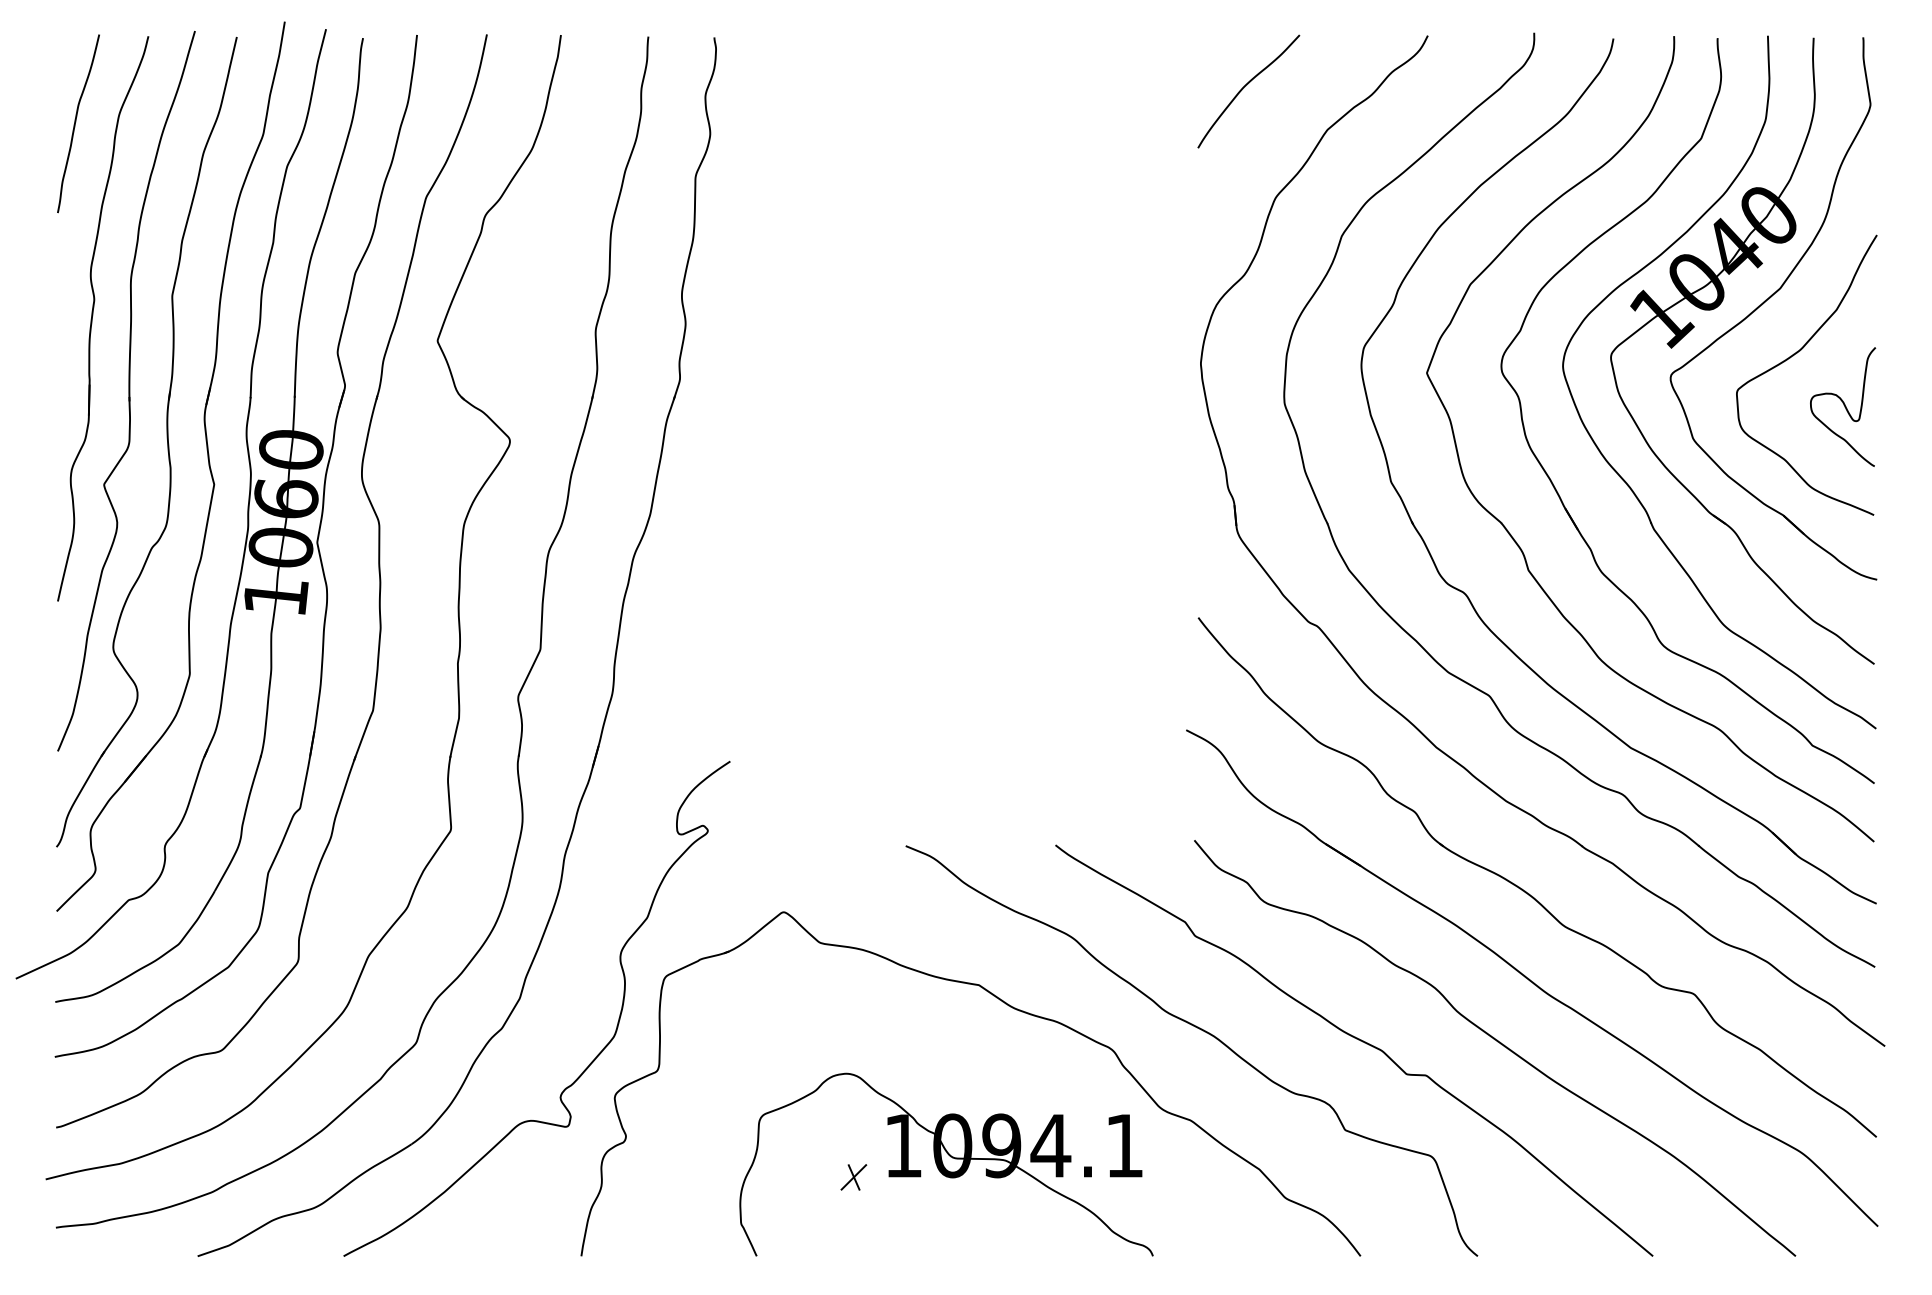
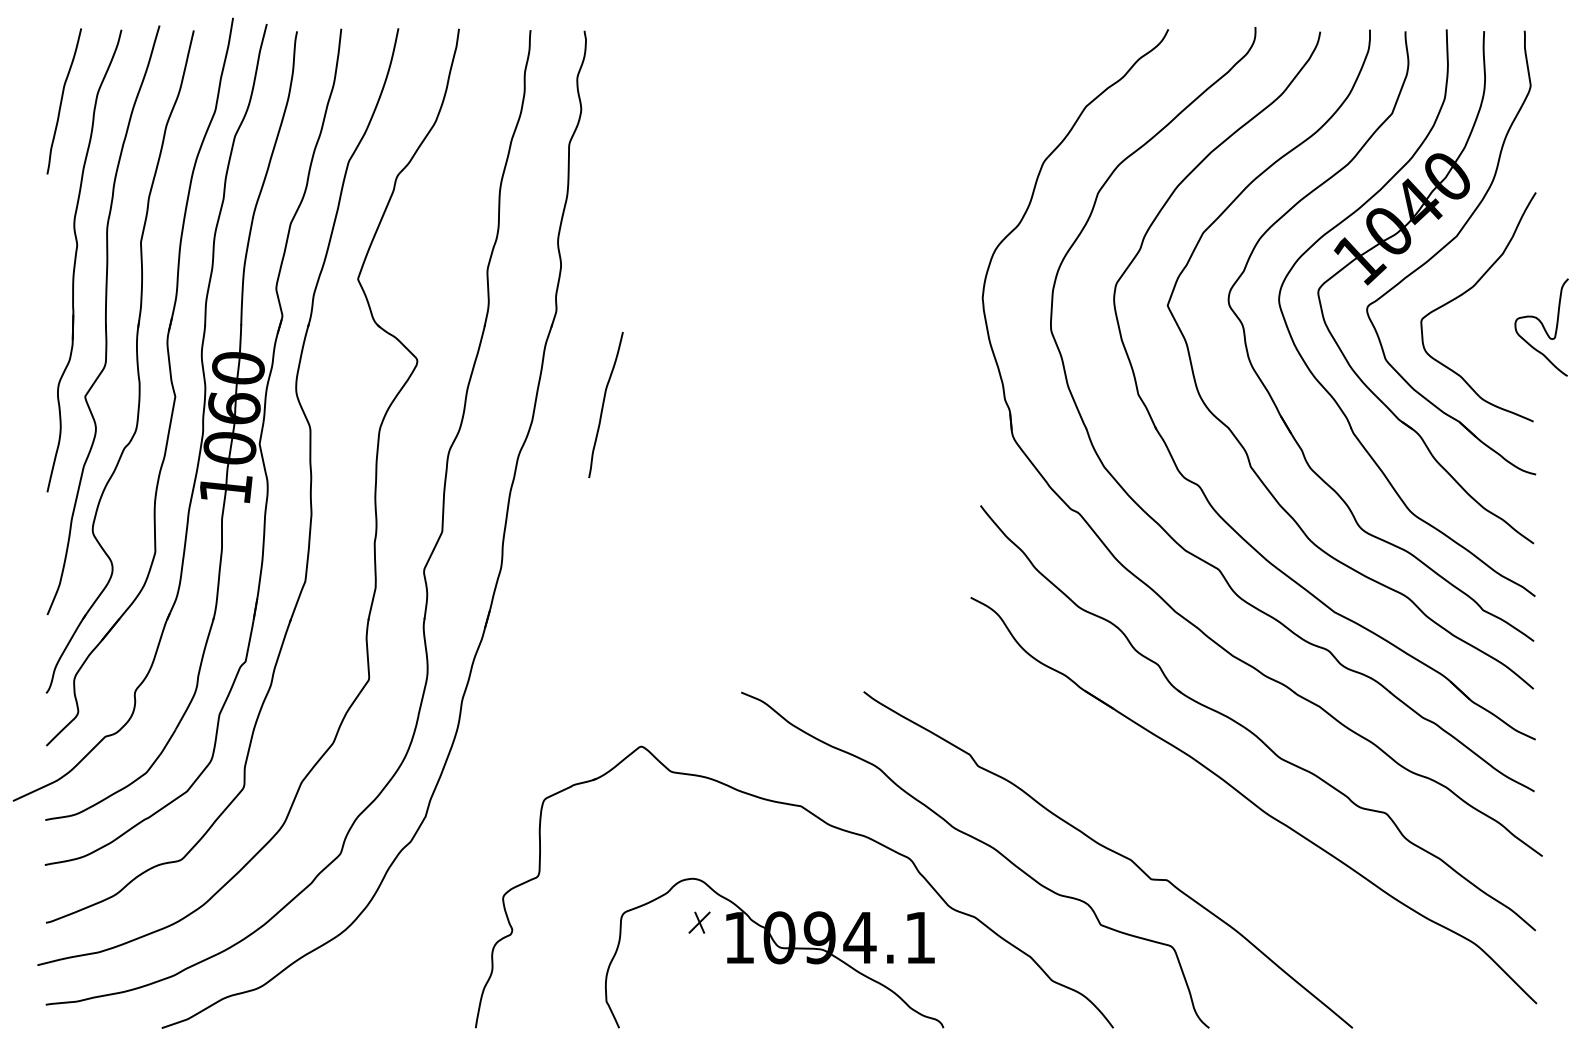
curve: (1243, 89) -> (1017, 73), removed
curve: (1843, 405) -> (1542, 326), moved
curve: (738, 493) -> (604, 403), added
curve: (1497, 1042) -> (1225, 853), removed
curve: (596, 1055) -> (488, 863), removed
part: (853, 1177) -> (699, 922), moved

